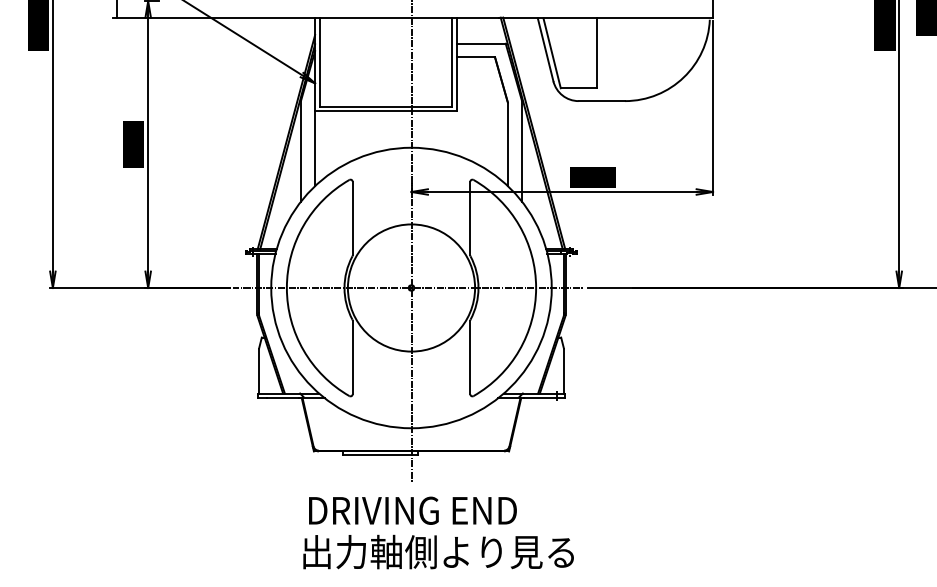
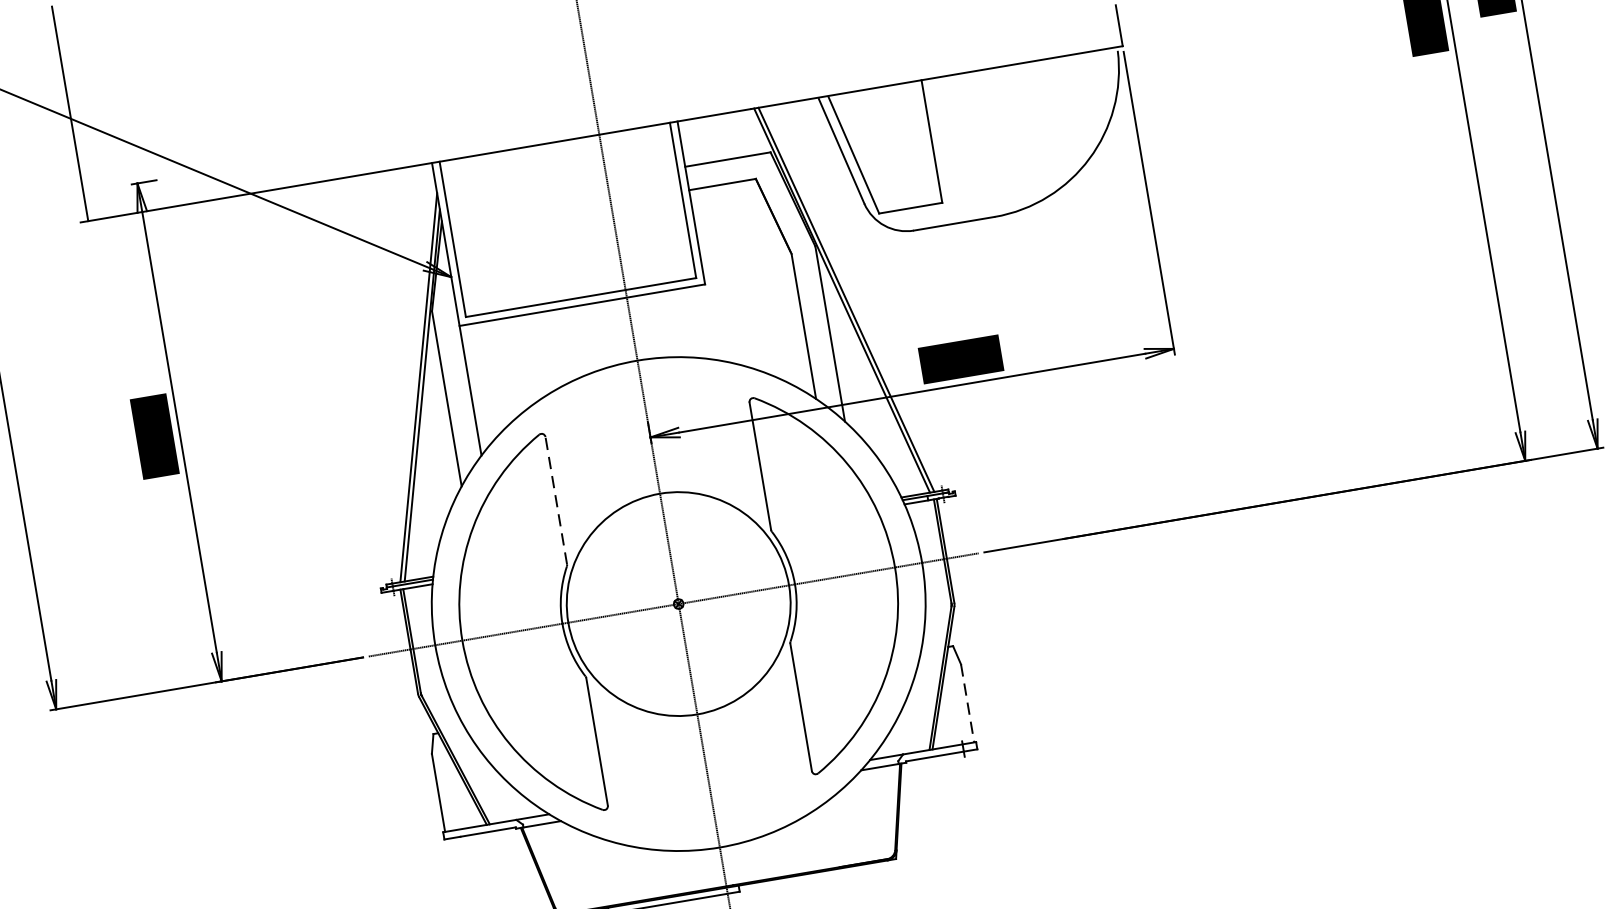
line: (352, 218) -> (555, 500), solid -> dashed
line: (563, 371) -> (967, 704), solid -> dashed

